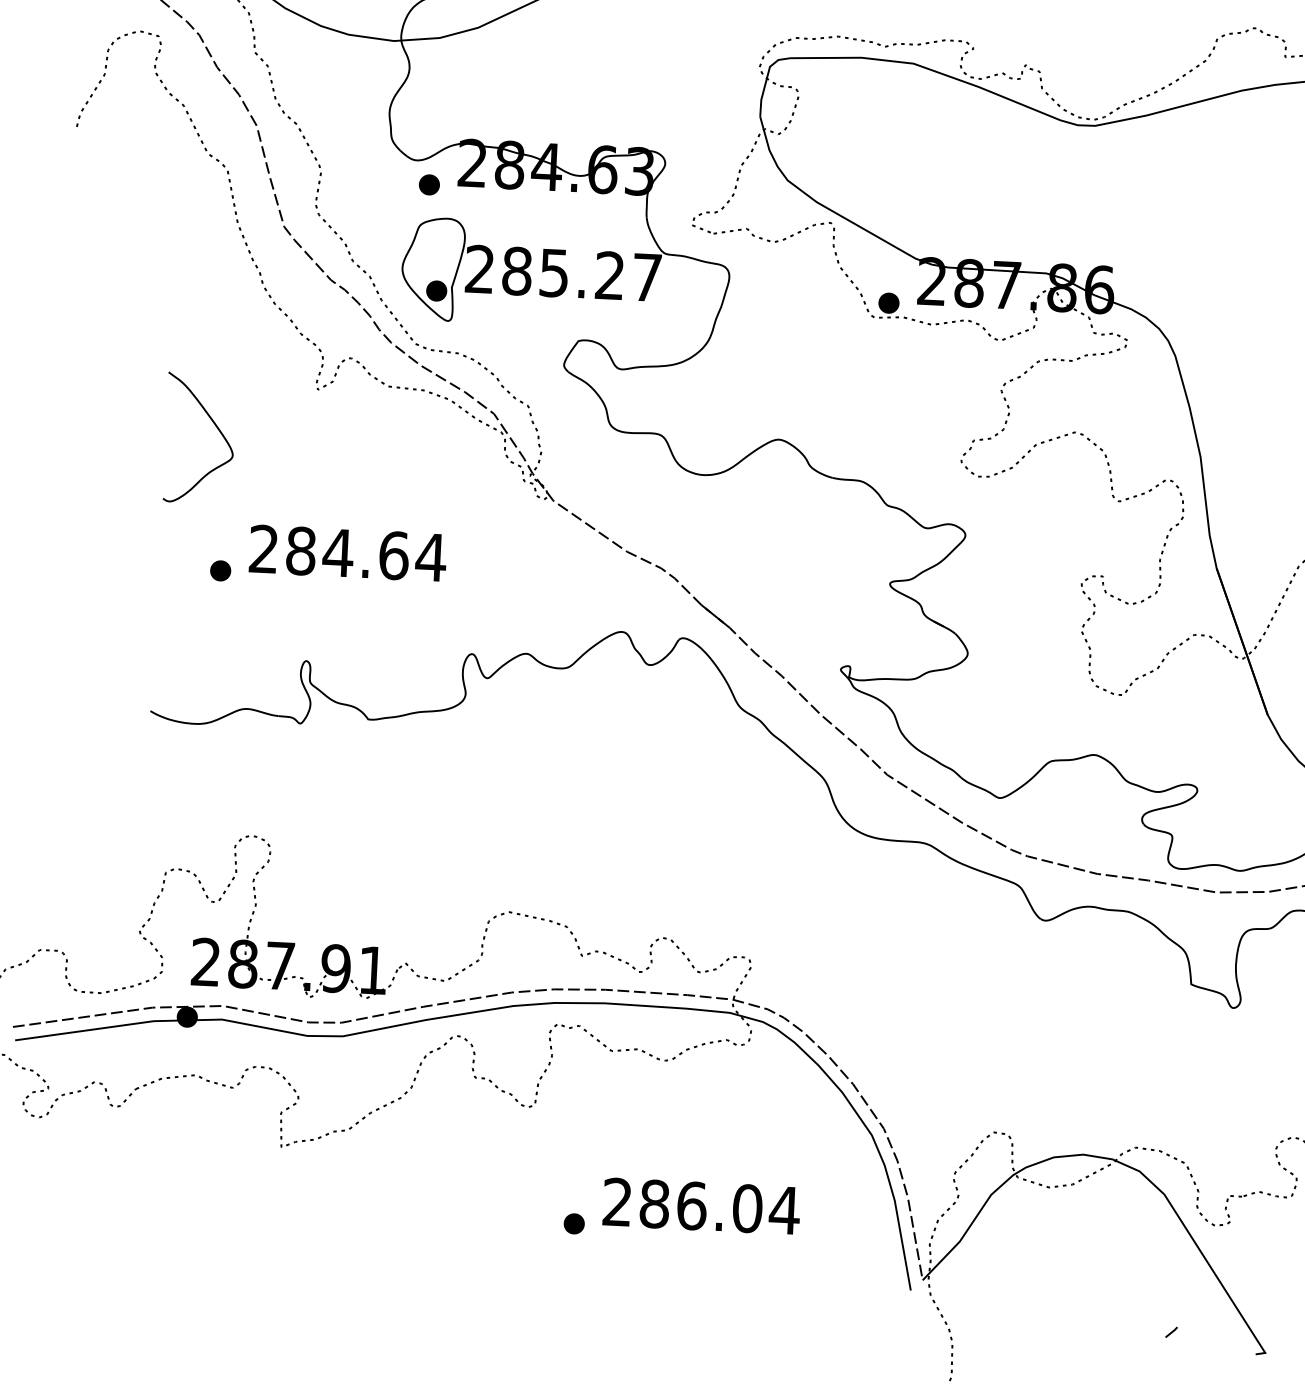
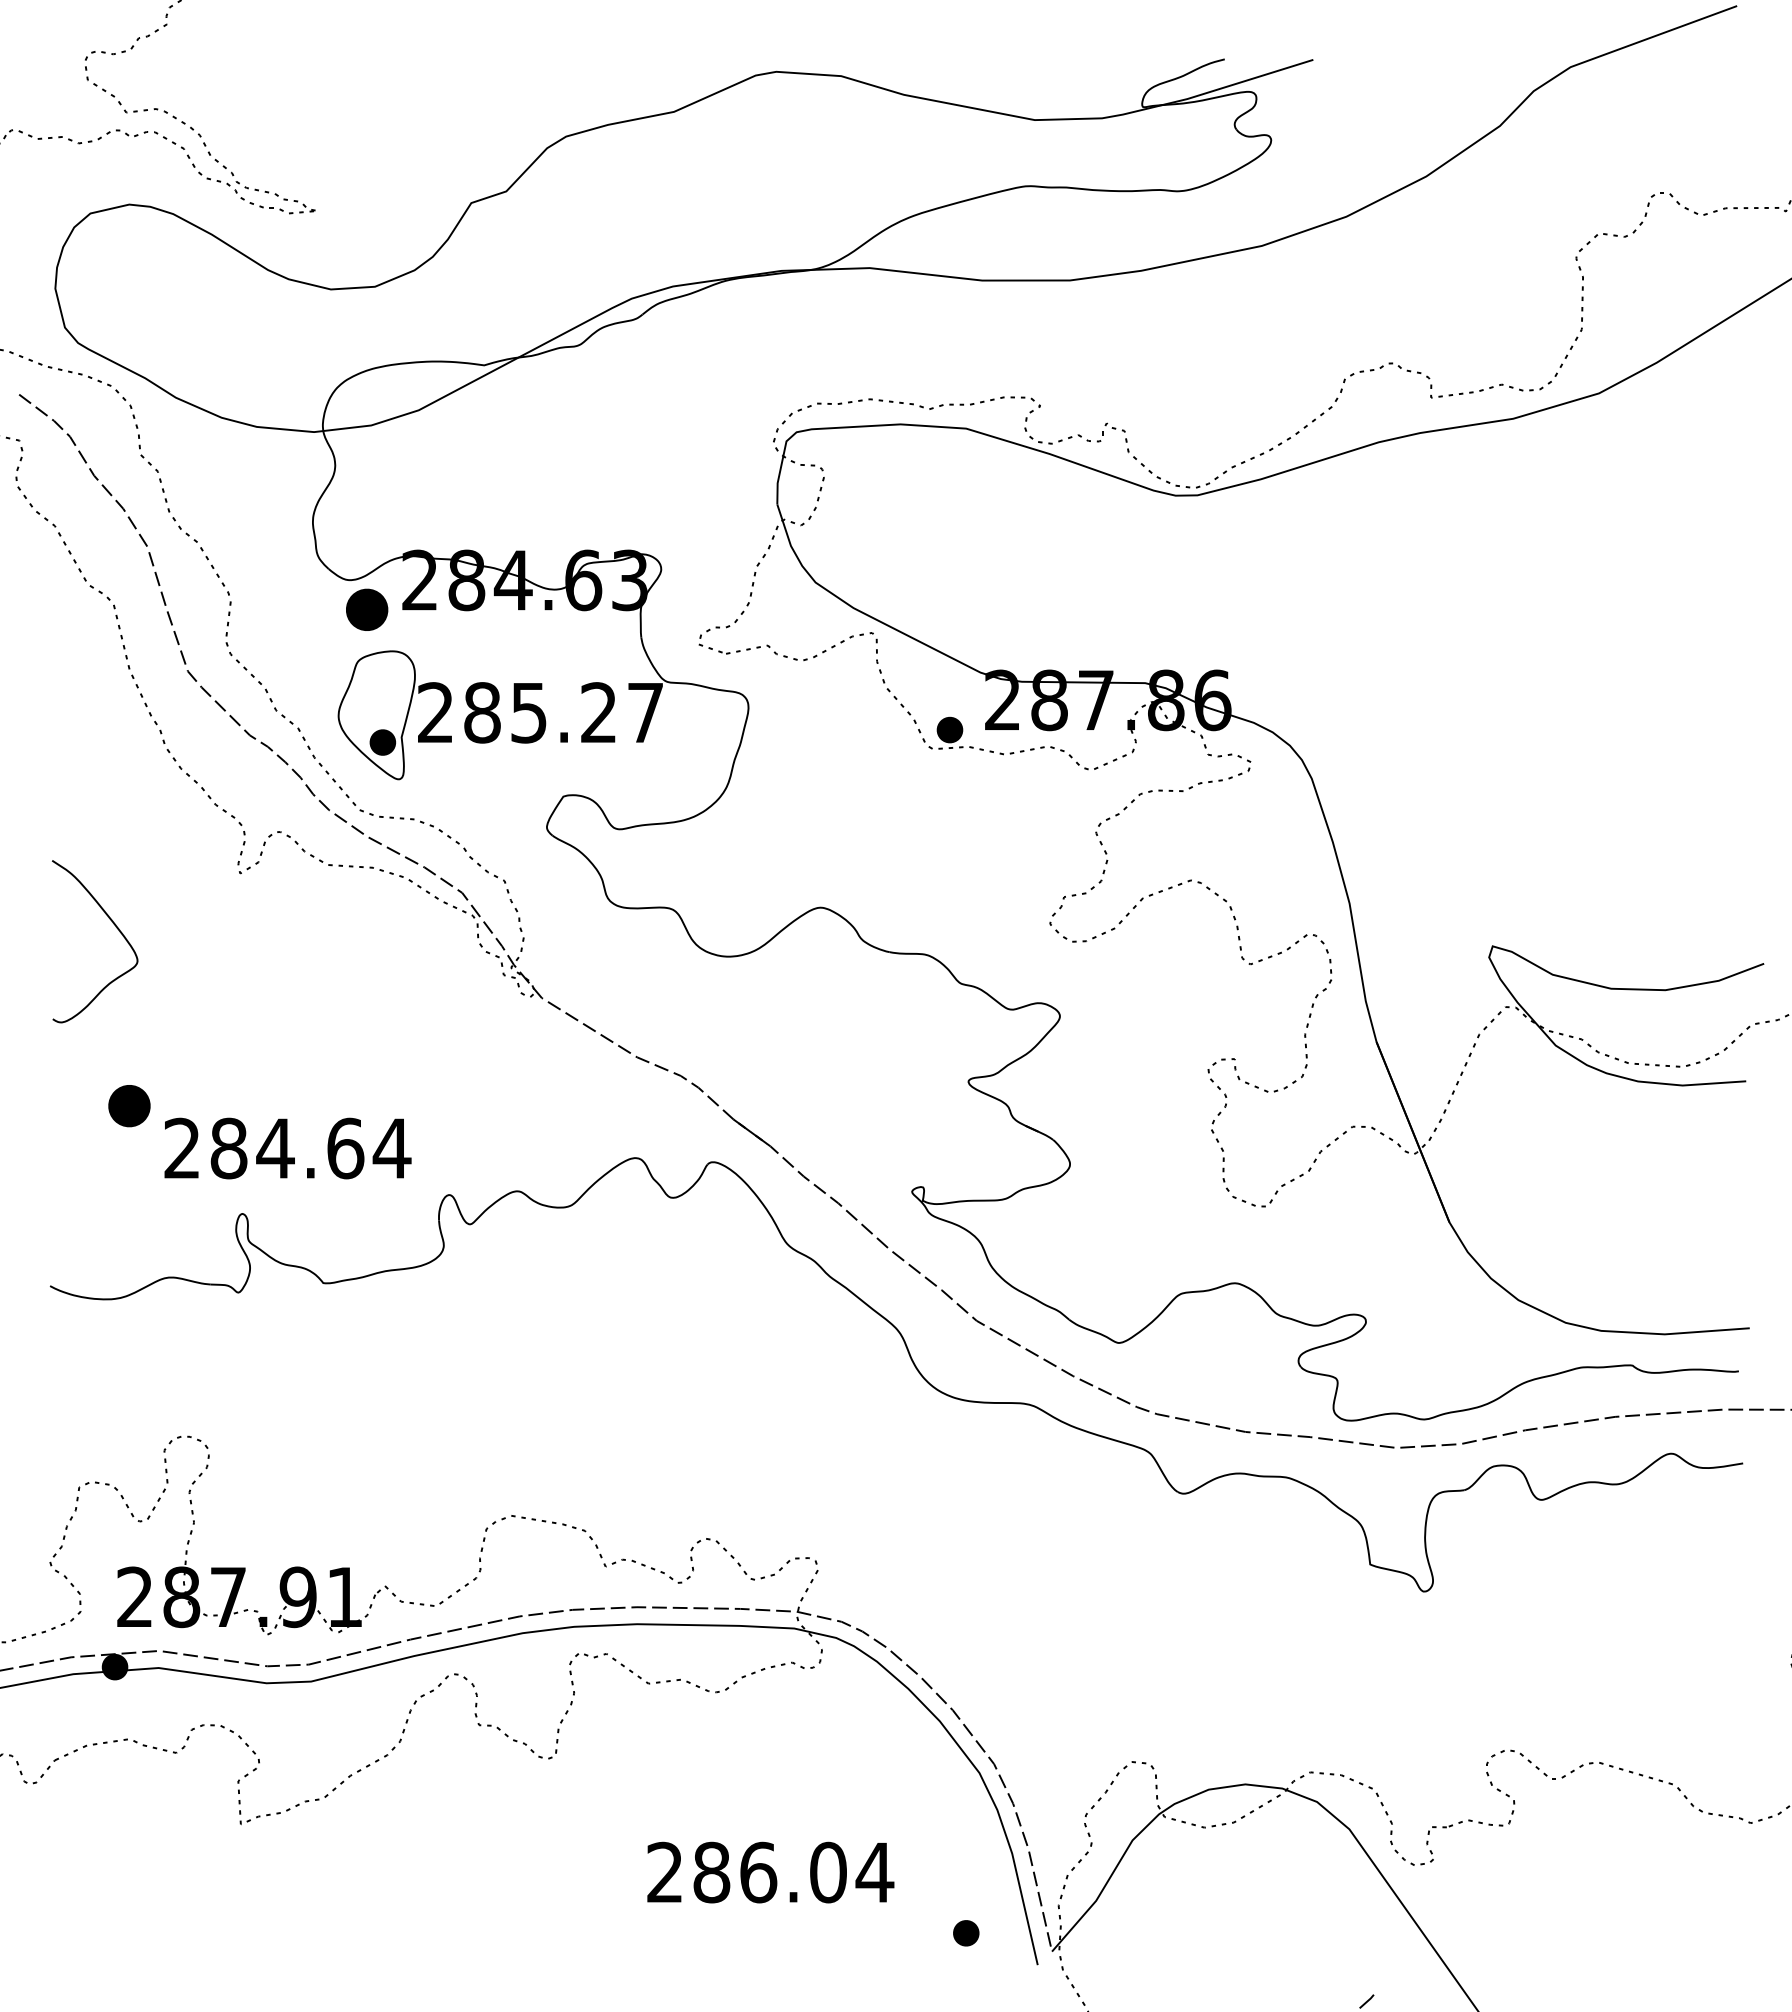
part: (429, 185) -> (367, 610), size x1.6
text: (347, 553) -> (287, 1148), moved
part: (220, 571) -> (129, 1106), size x1.6
part: (574, 1224) -> (966, 1933), moved

